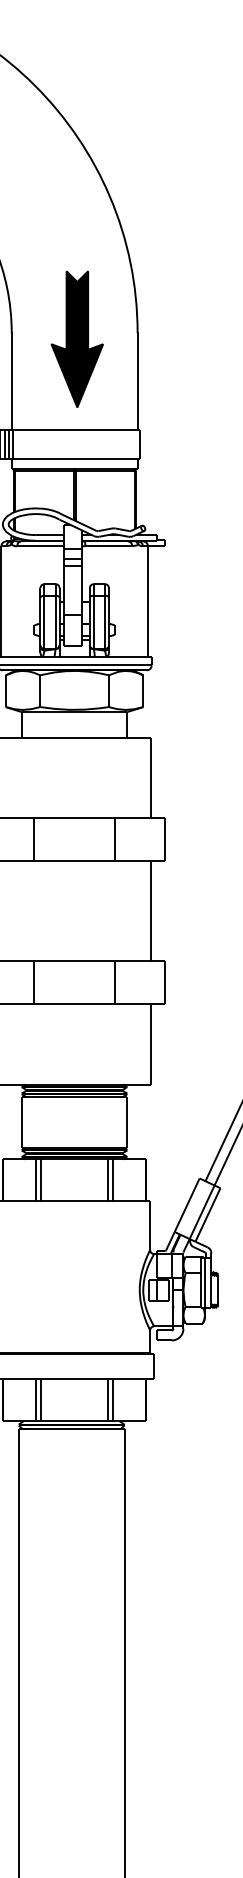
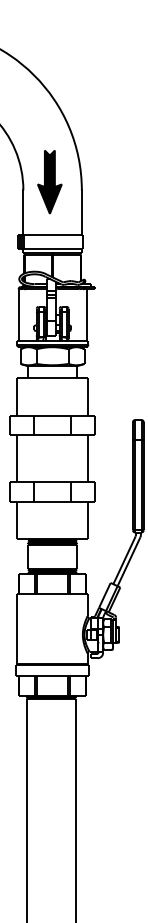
part: (76, 340) -> (49, 182), moved

